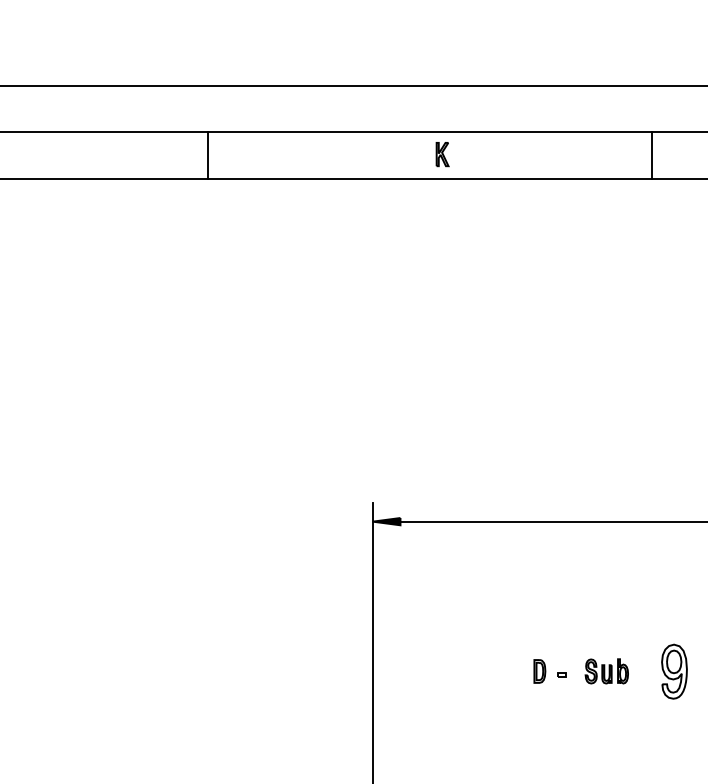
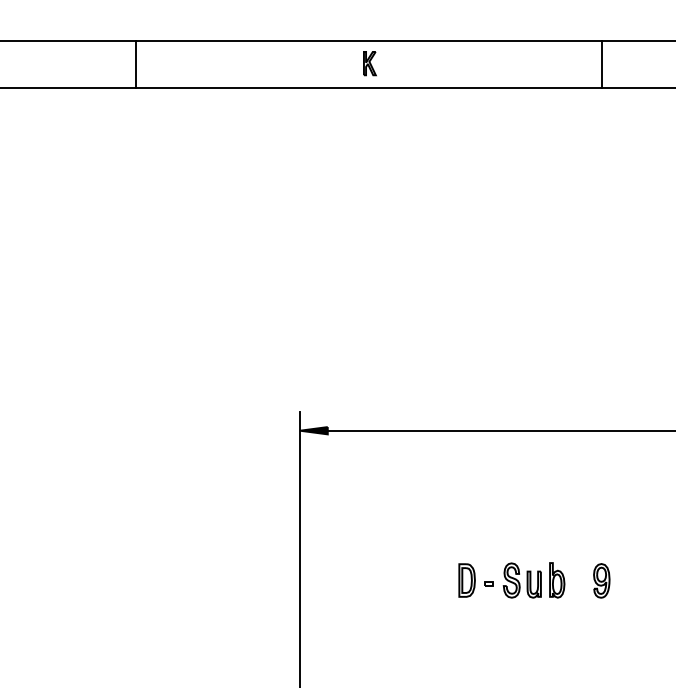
line: (651, 155) -> (601, 64), moved
part: (539, 671) -> (466, 580), size x1.43
part: (606, 671) -> (533, 580), size x1.43
part: (674, 671) -> (601, 580), size x0.62

